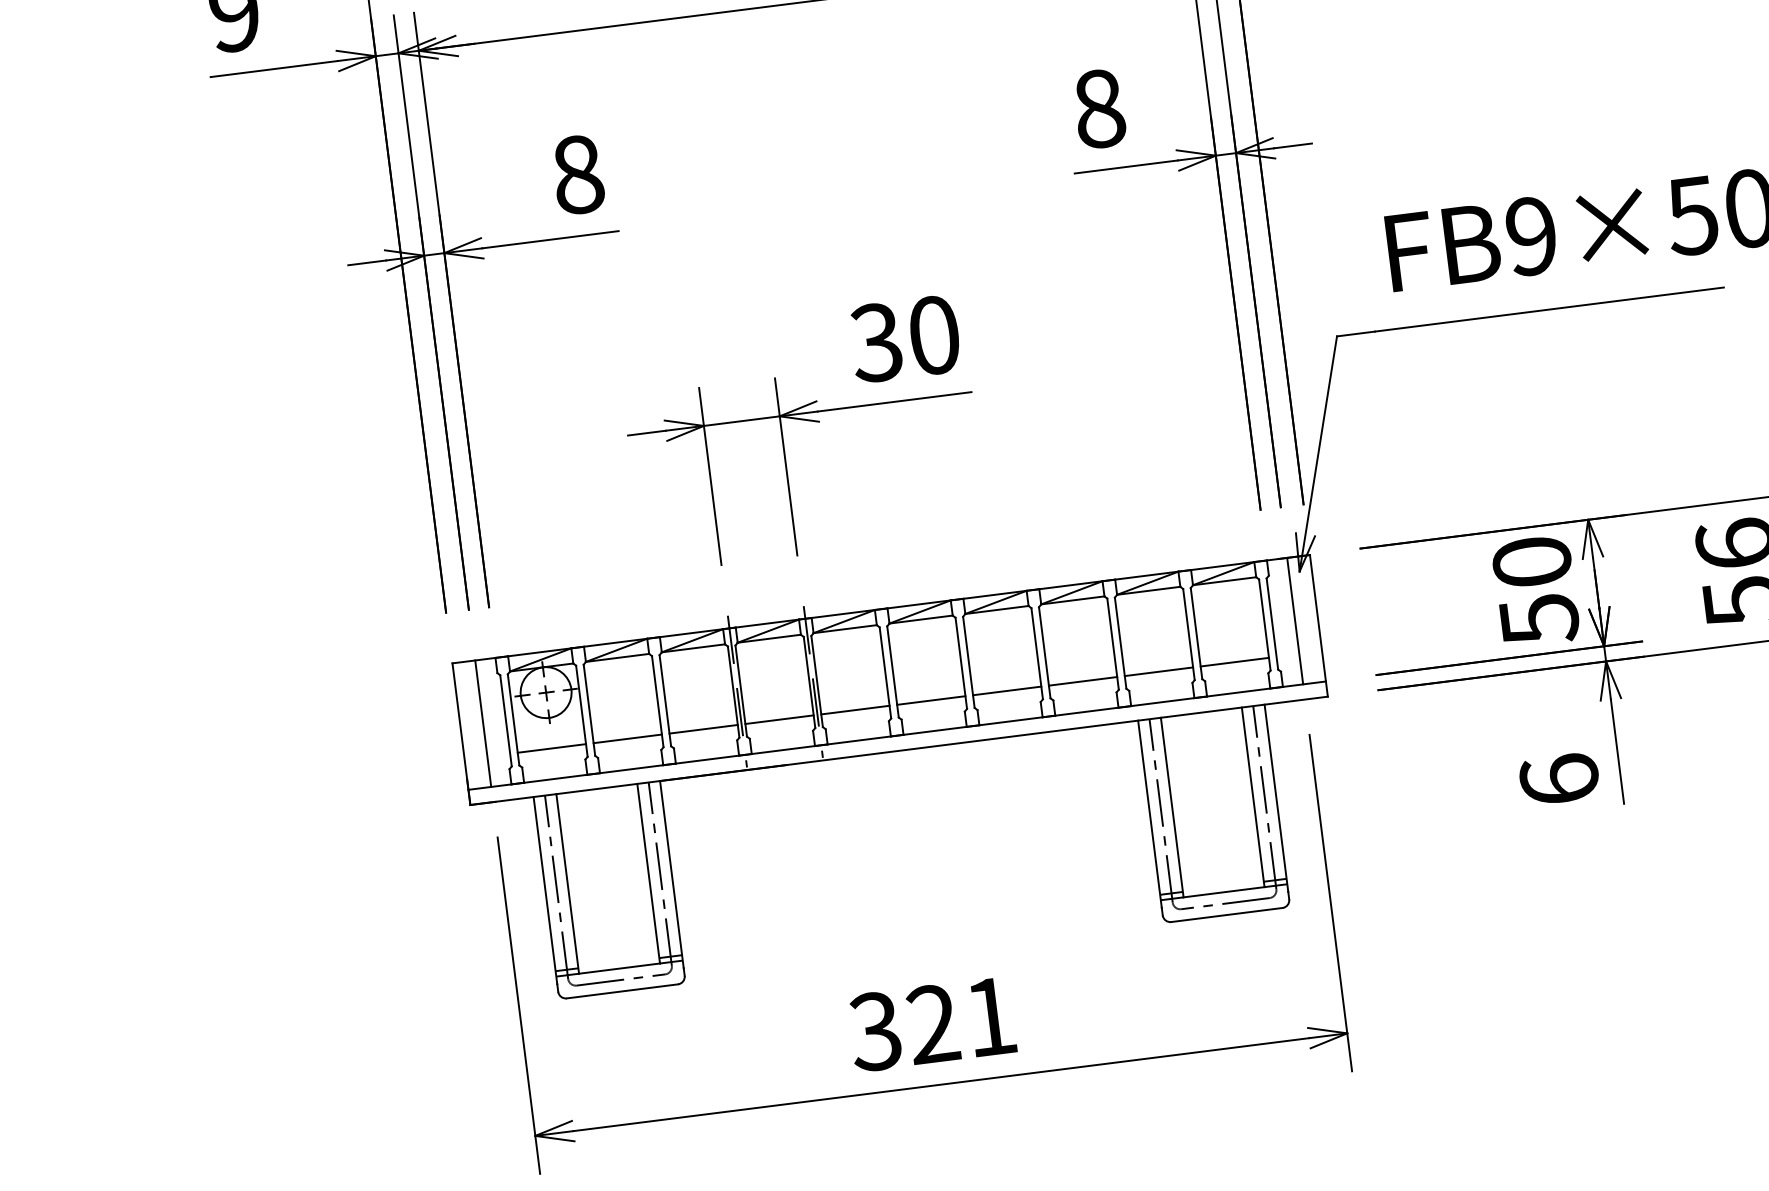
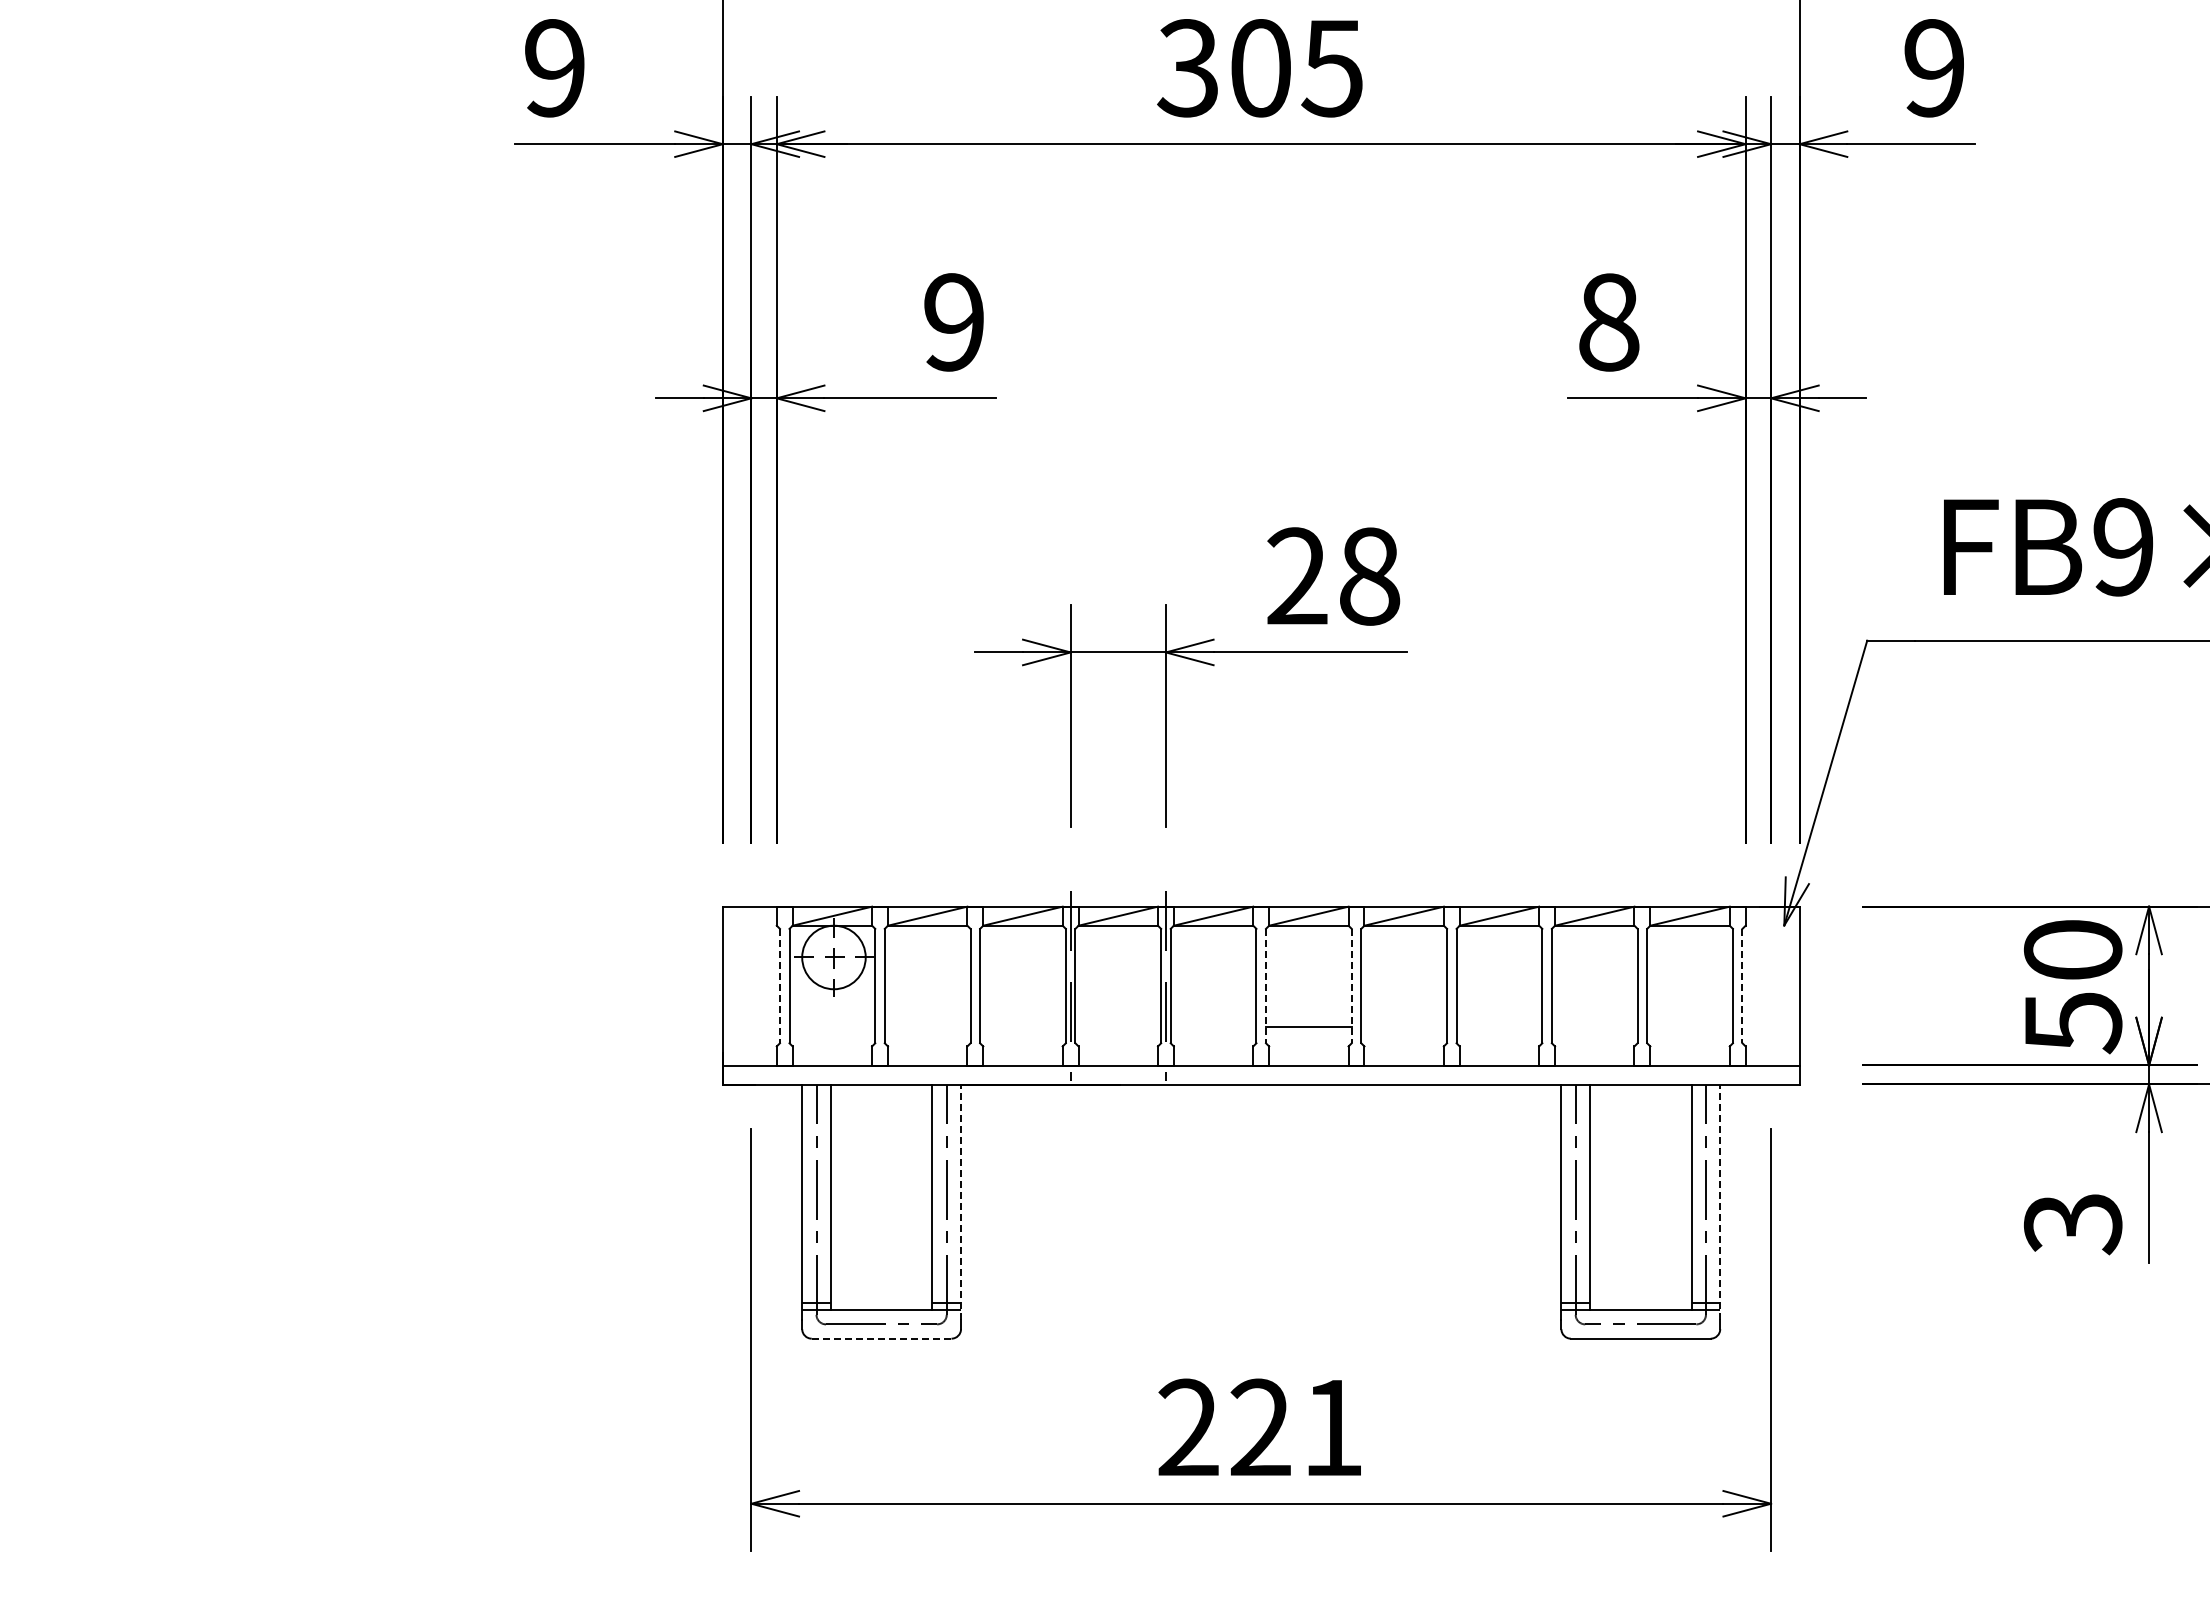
text: (578, 174) -> (954, 322), 8 -> 9
text: (904, 339) -> (1332, 576), 30 -> 28
line: (1295, 620) -> (1771, 985), removed
line: (1272, 624) -> (1742, 986), solid -> dashed
line: (1234, 662) -> (1689, 1027), removed
line: (961, 663) -> (1351, 986), solid -> dashed
line: (1158, 671) -> (1594, 1027), removed
line: (892, 672) -> (1265, 986), solid -> dashed
line: (1083, 681) -> (1499, 1027), removed
line: (1007, 690) -> (1404, 1027), removed
line: (855, 710) -> (1213, 1027), removed
line: (779, 719) -> (1118, 1027), removed
line: (505, 721) -> (779, 986), solid -> dashed
line: (483, 723) -> (751, 985), removed
line: (703, 729) -> (1022, 1027), removed
line: (627, 738) -> (927, 1027), removed
line: (551, 748) -> (832, 1027), removed
text: (1559, 779) -> (2072, 1223), 6 -> 3
line: (1276, 798) -> (1720, 1202), solid -> dashed
line: (672, 874) -> (961, 1202), solid -> dashed
line: (622, 991) -> (881, 1338), solid -> dashed
text: (874, 1031) -> (1187, 1427), 321 -> 221

